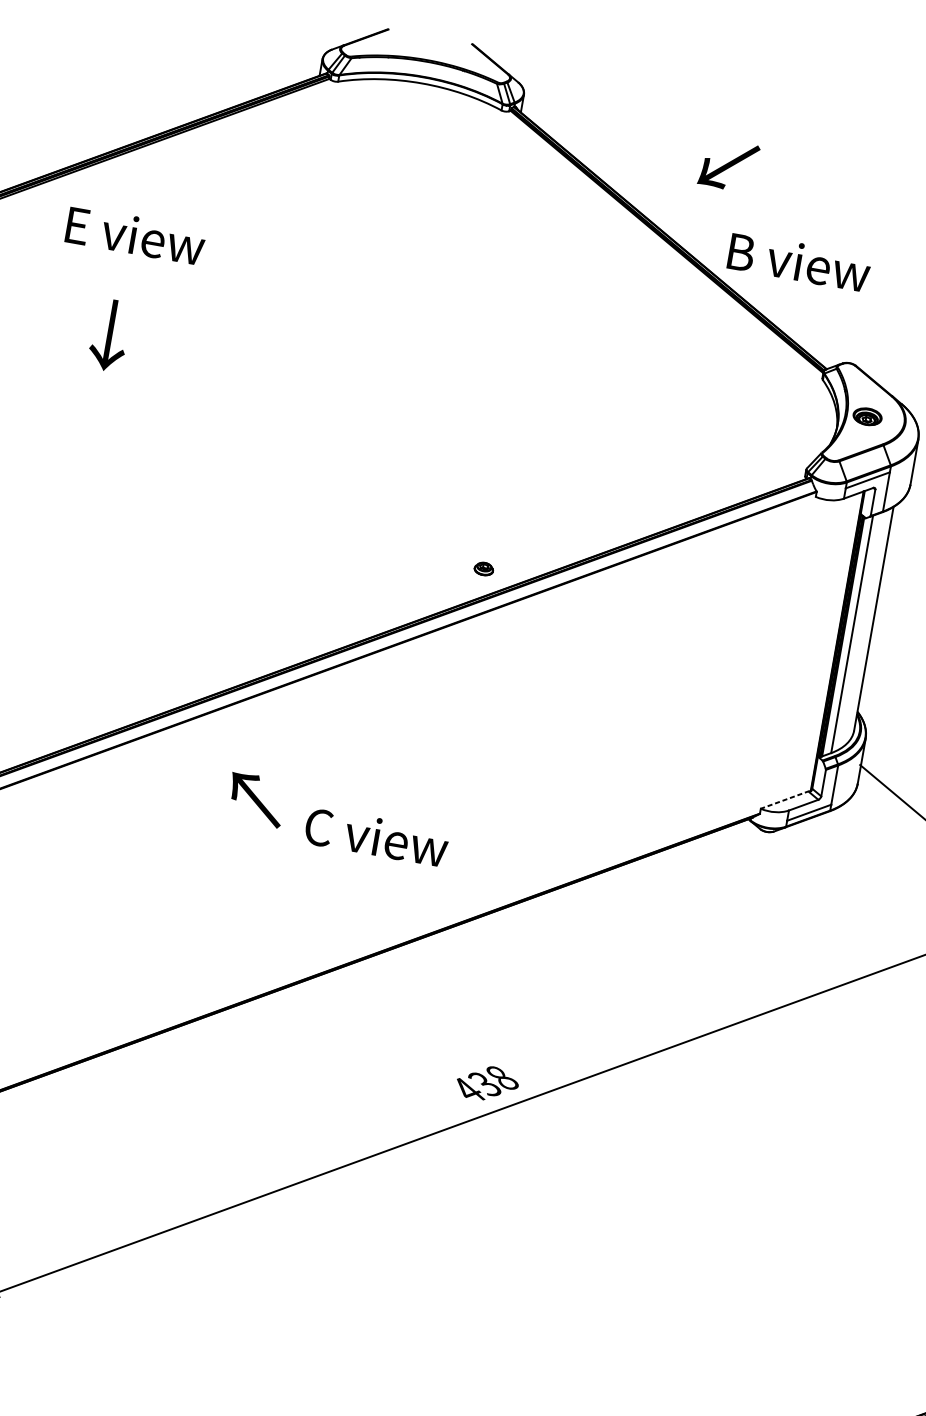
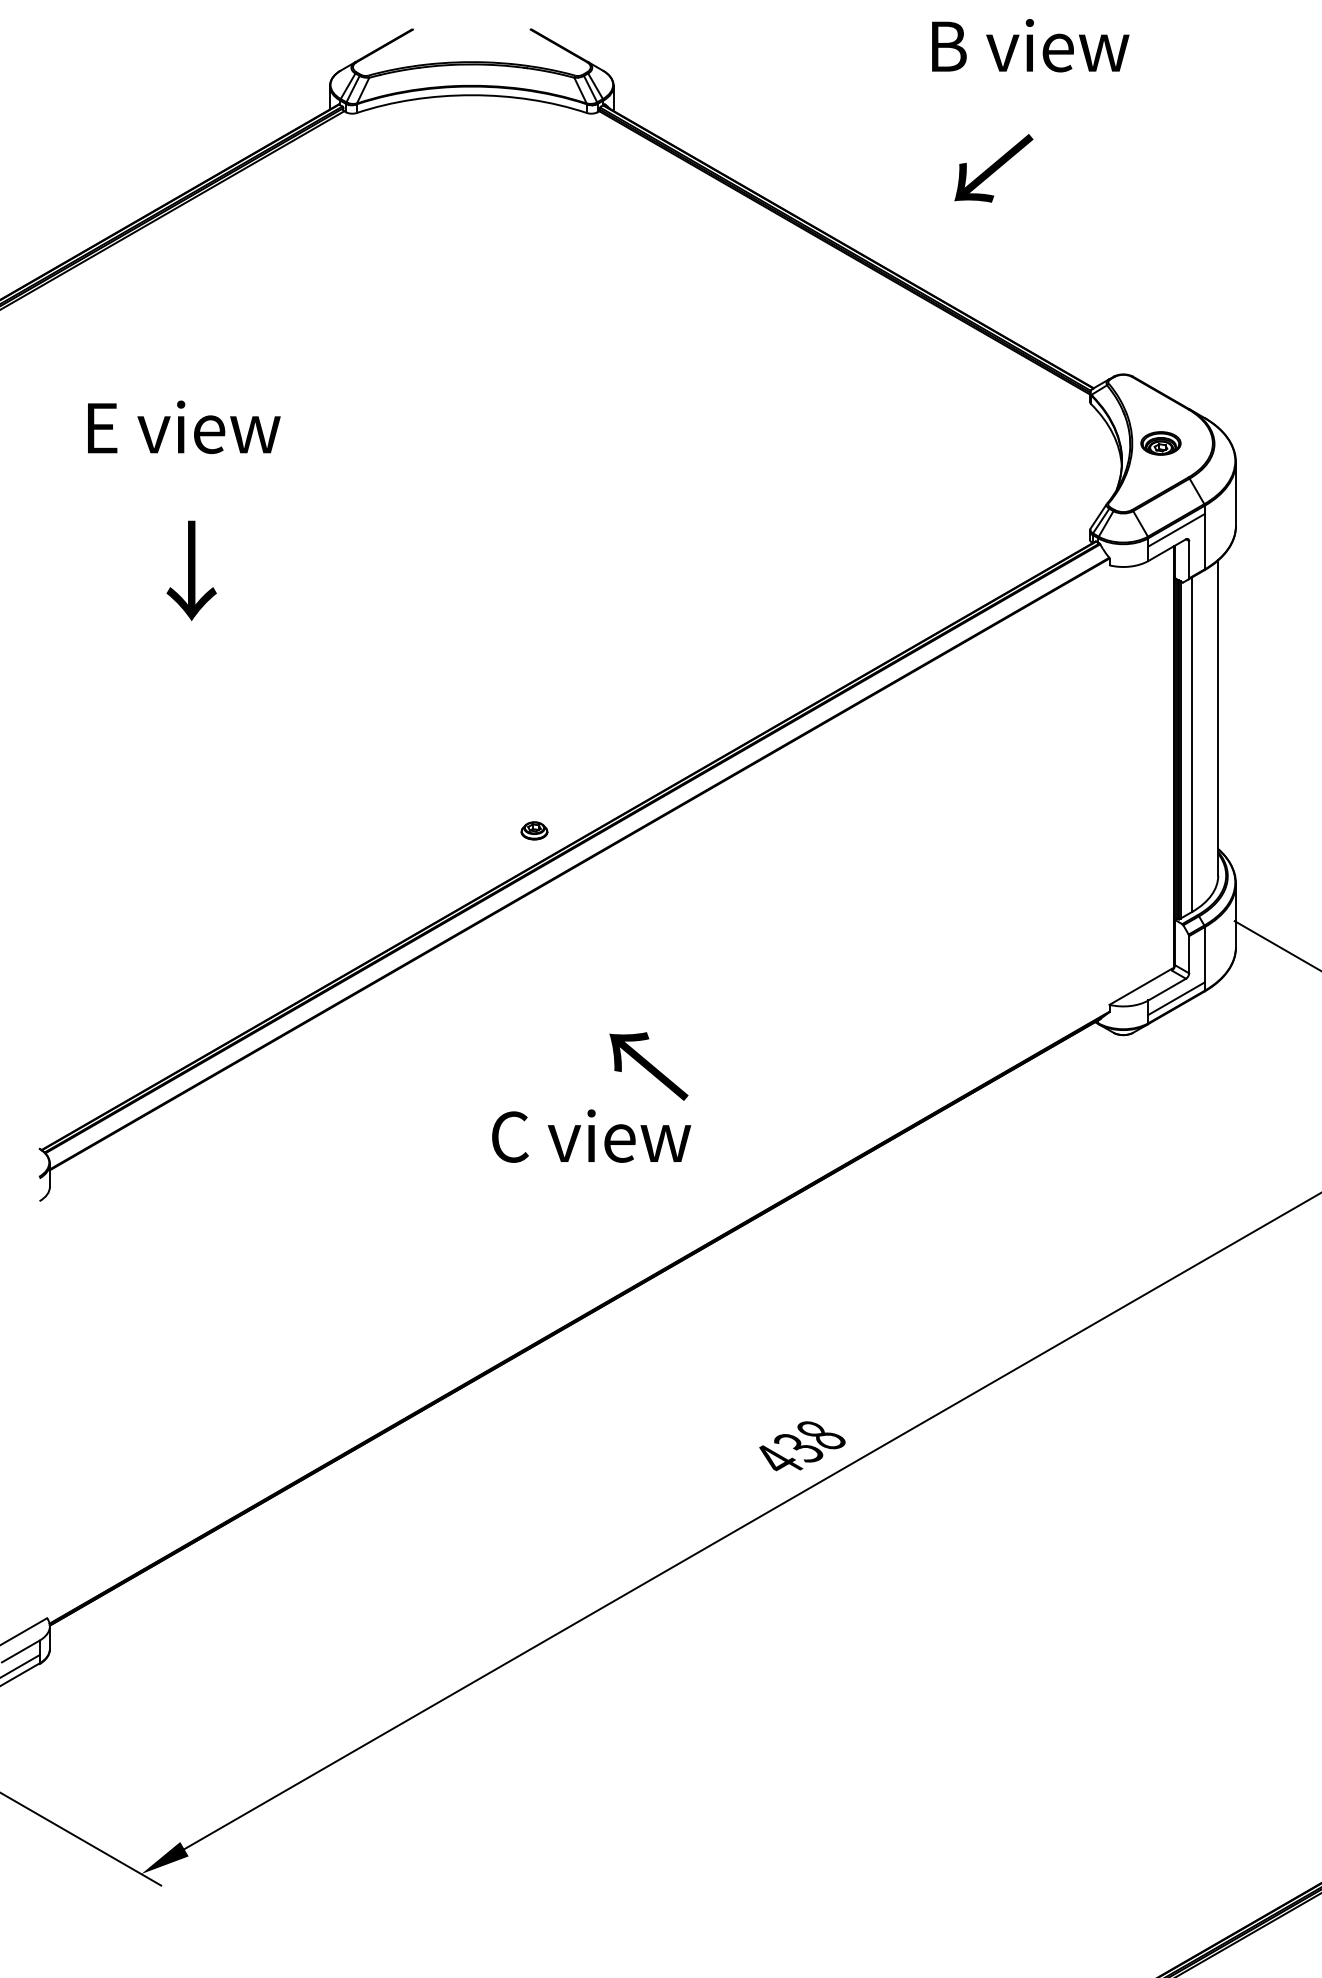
text: (728, 165) -> (993, 168), moved
text: (136, 235) -> (184, 426), moved
text: (799, 262) -> (1030, 45), moved
text: (109, 335) -> (191, 570), moved
part: (484, 568) -> (534, 830), moved
text: (256, 799) -> (648, 1066), moved
line: (784, 800) -> (1140, 987), dashed -> solid

